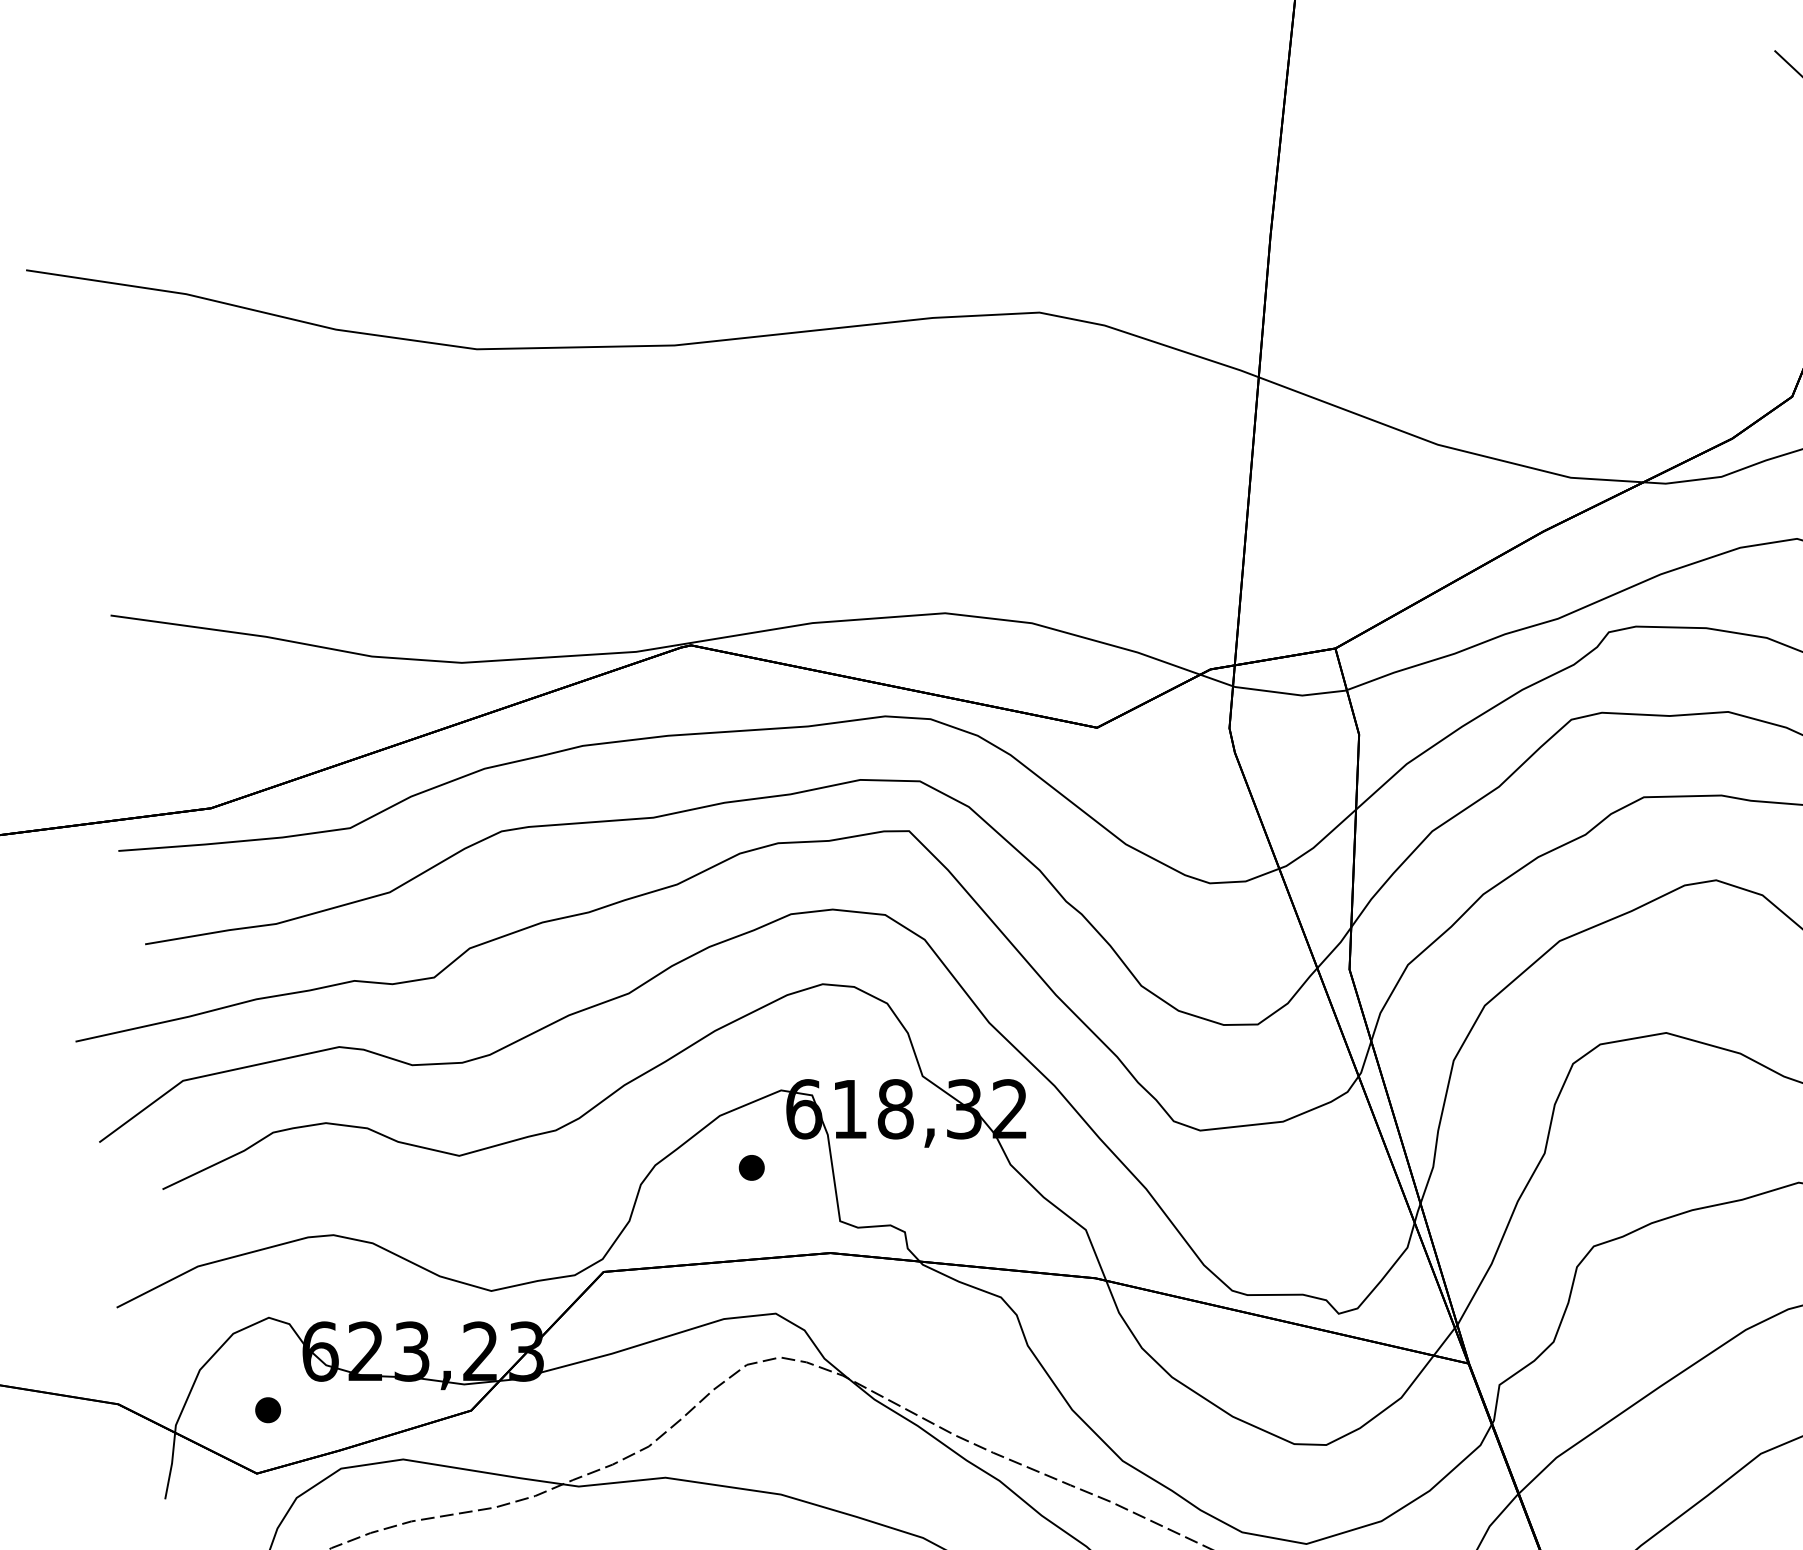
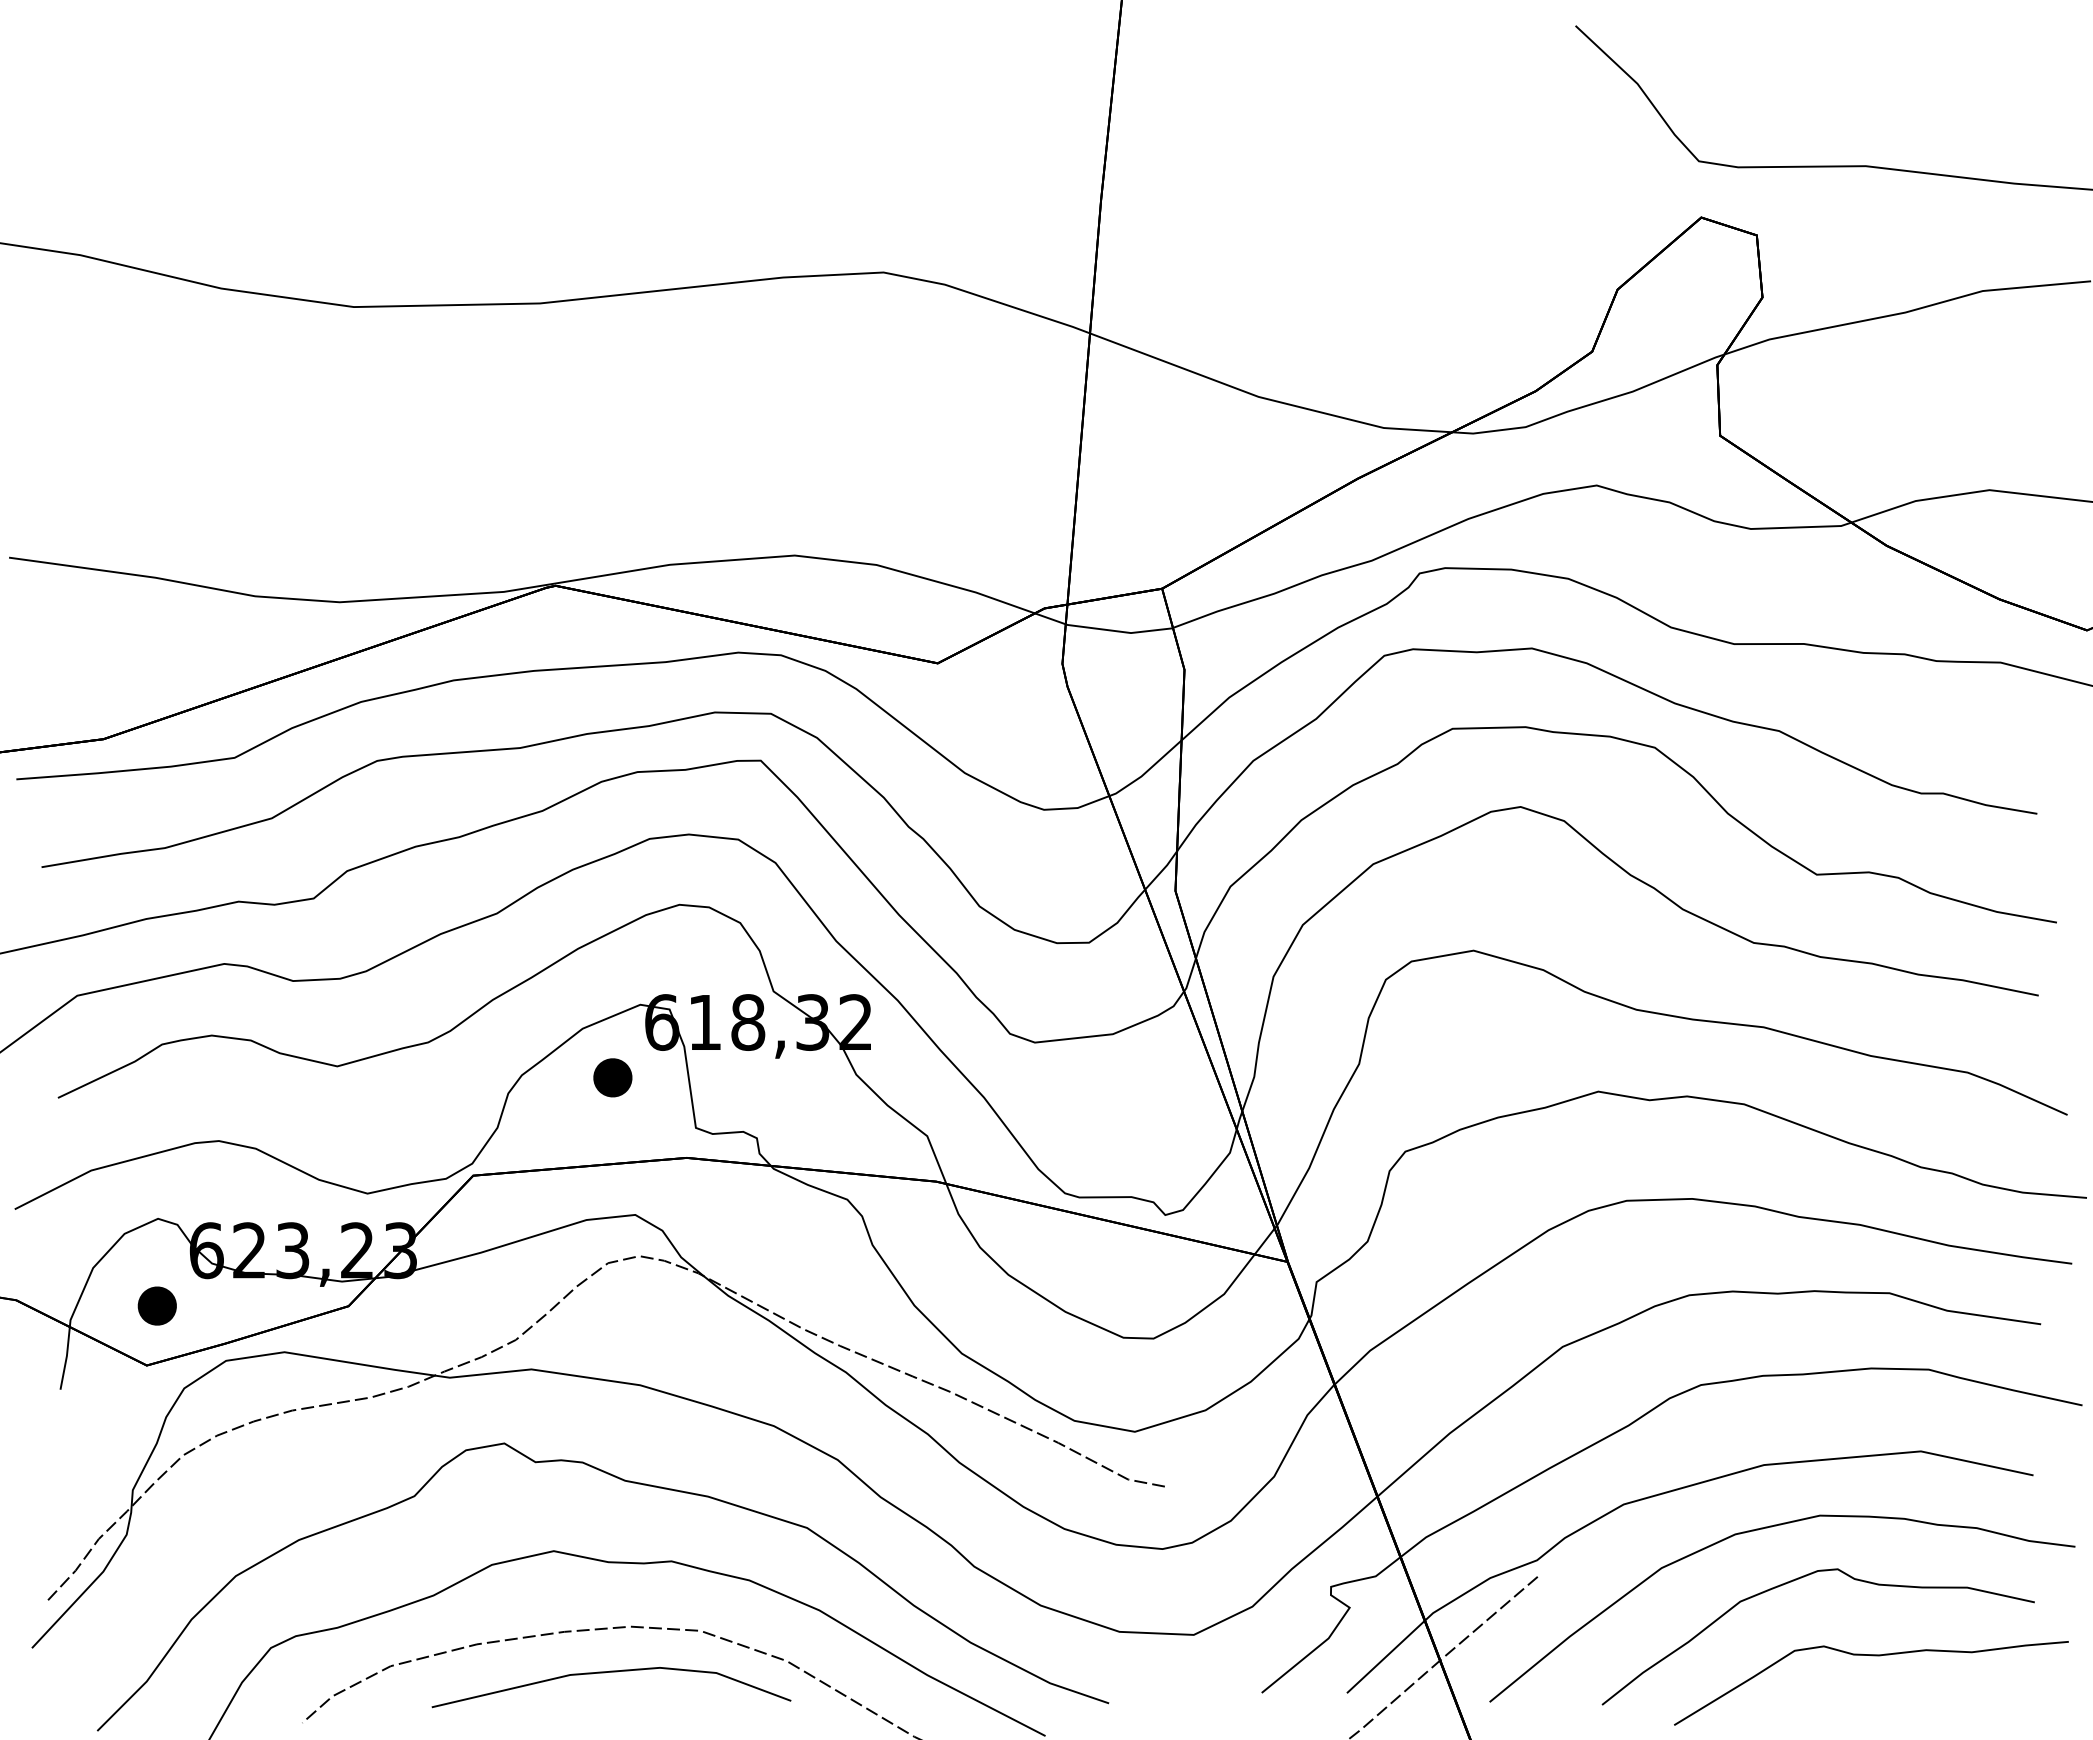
part: (751, 1167) -> (612, 1077), size x1.6
part: (268, 1409) -> (157, 1305), size x1.6

